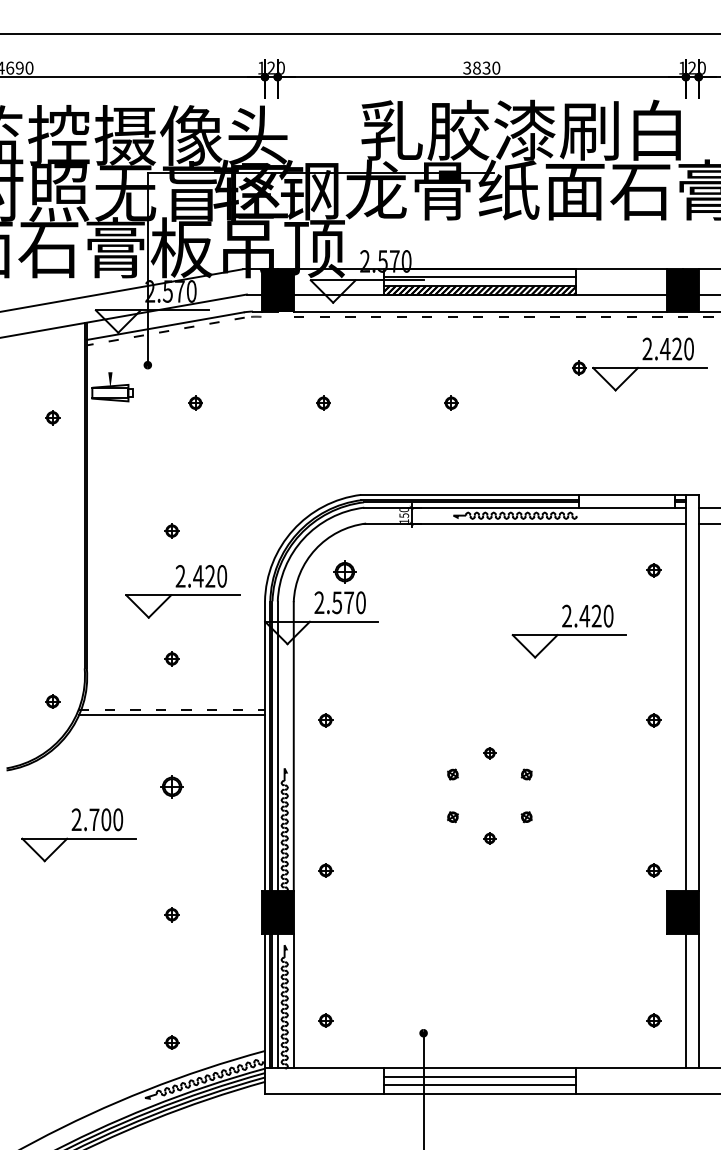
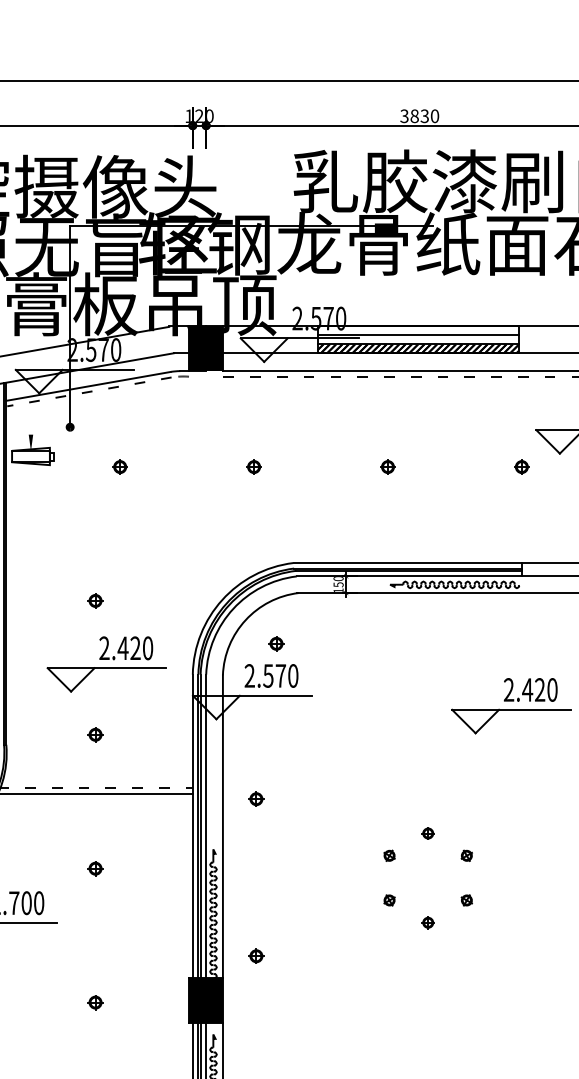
part: (579, 367) -> (522, 466), moved
part: (344, 571) -> (276, 643), size x0.62
part: (171, 786) -> (94, 868), size x0.62

